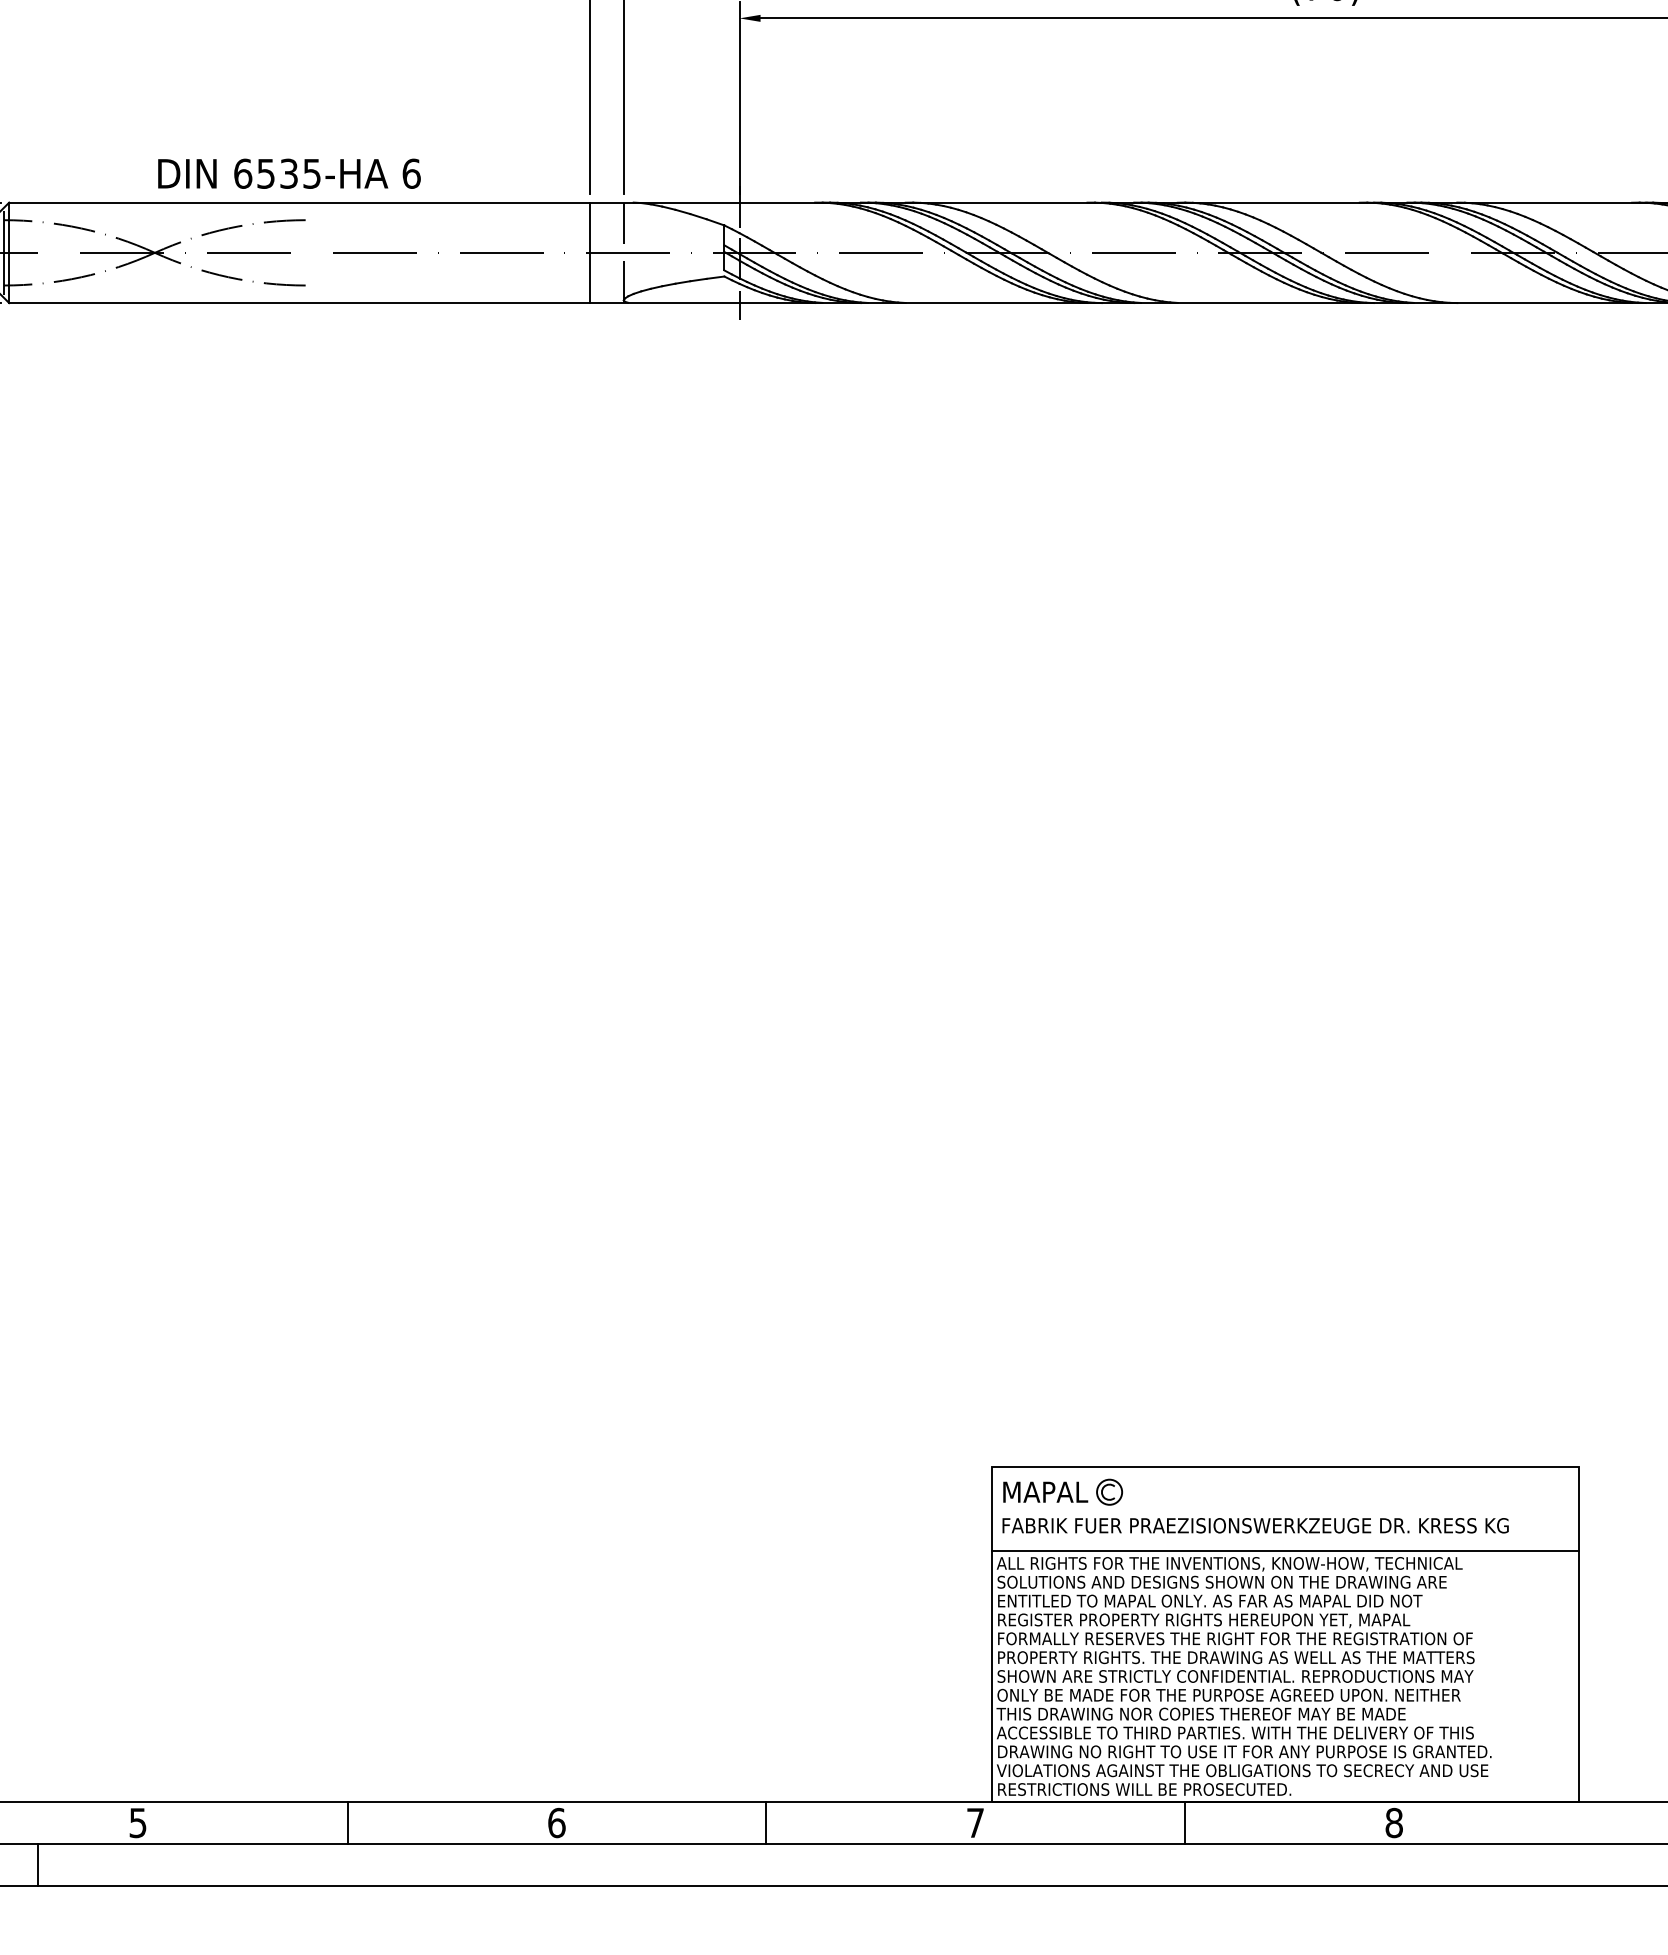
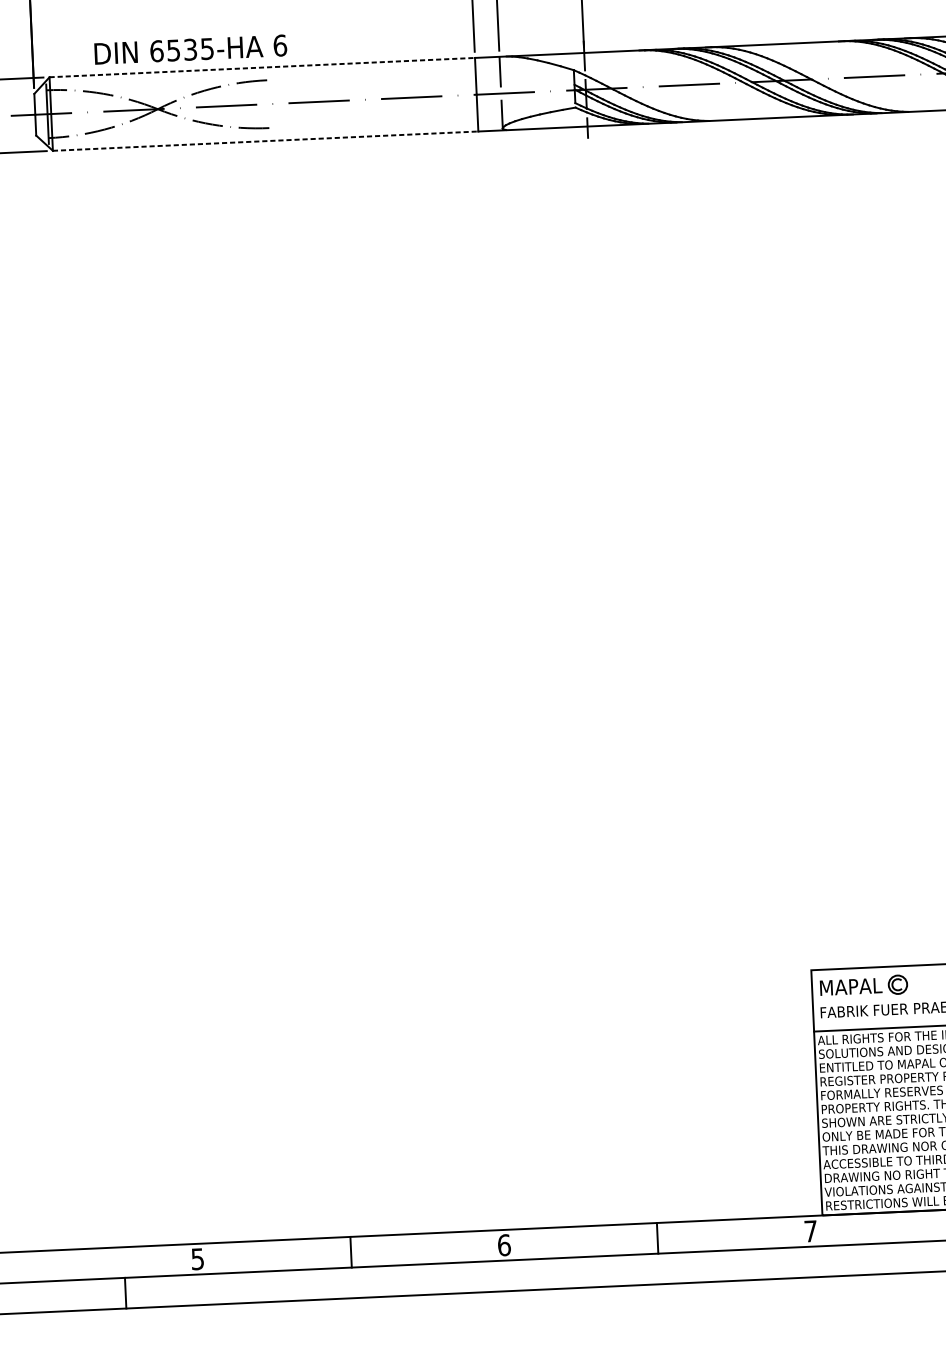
text: (289, 173) -> (190, 49), moved
line: (299, 202) -> (262, 67), solid -> dashed
line: (299, 303) -> (265, 141), solid -> dashed

